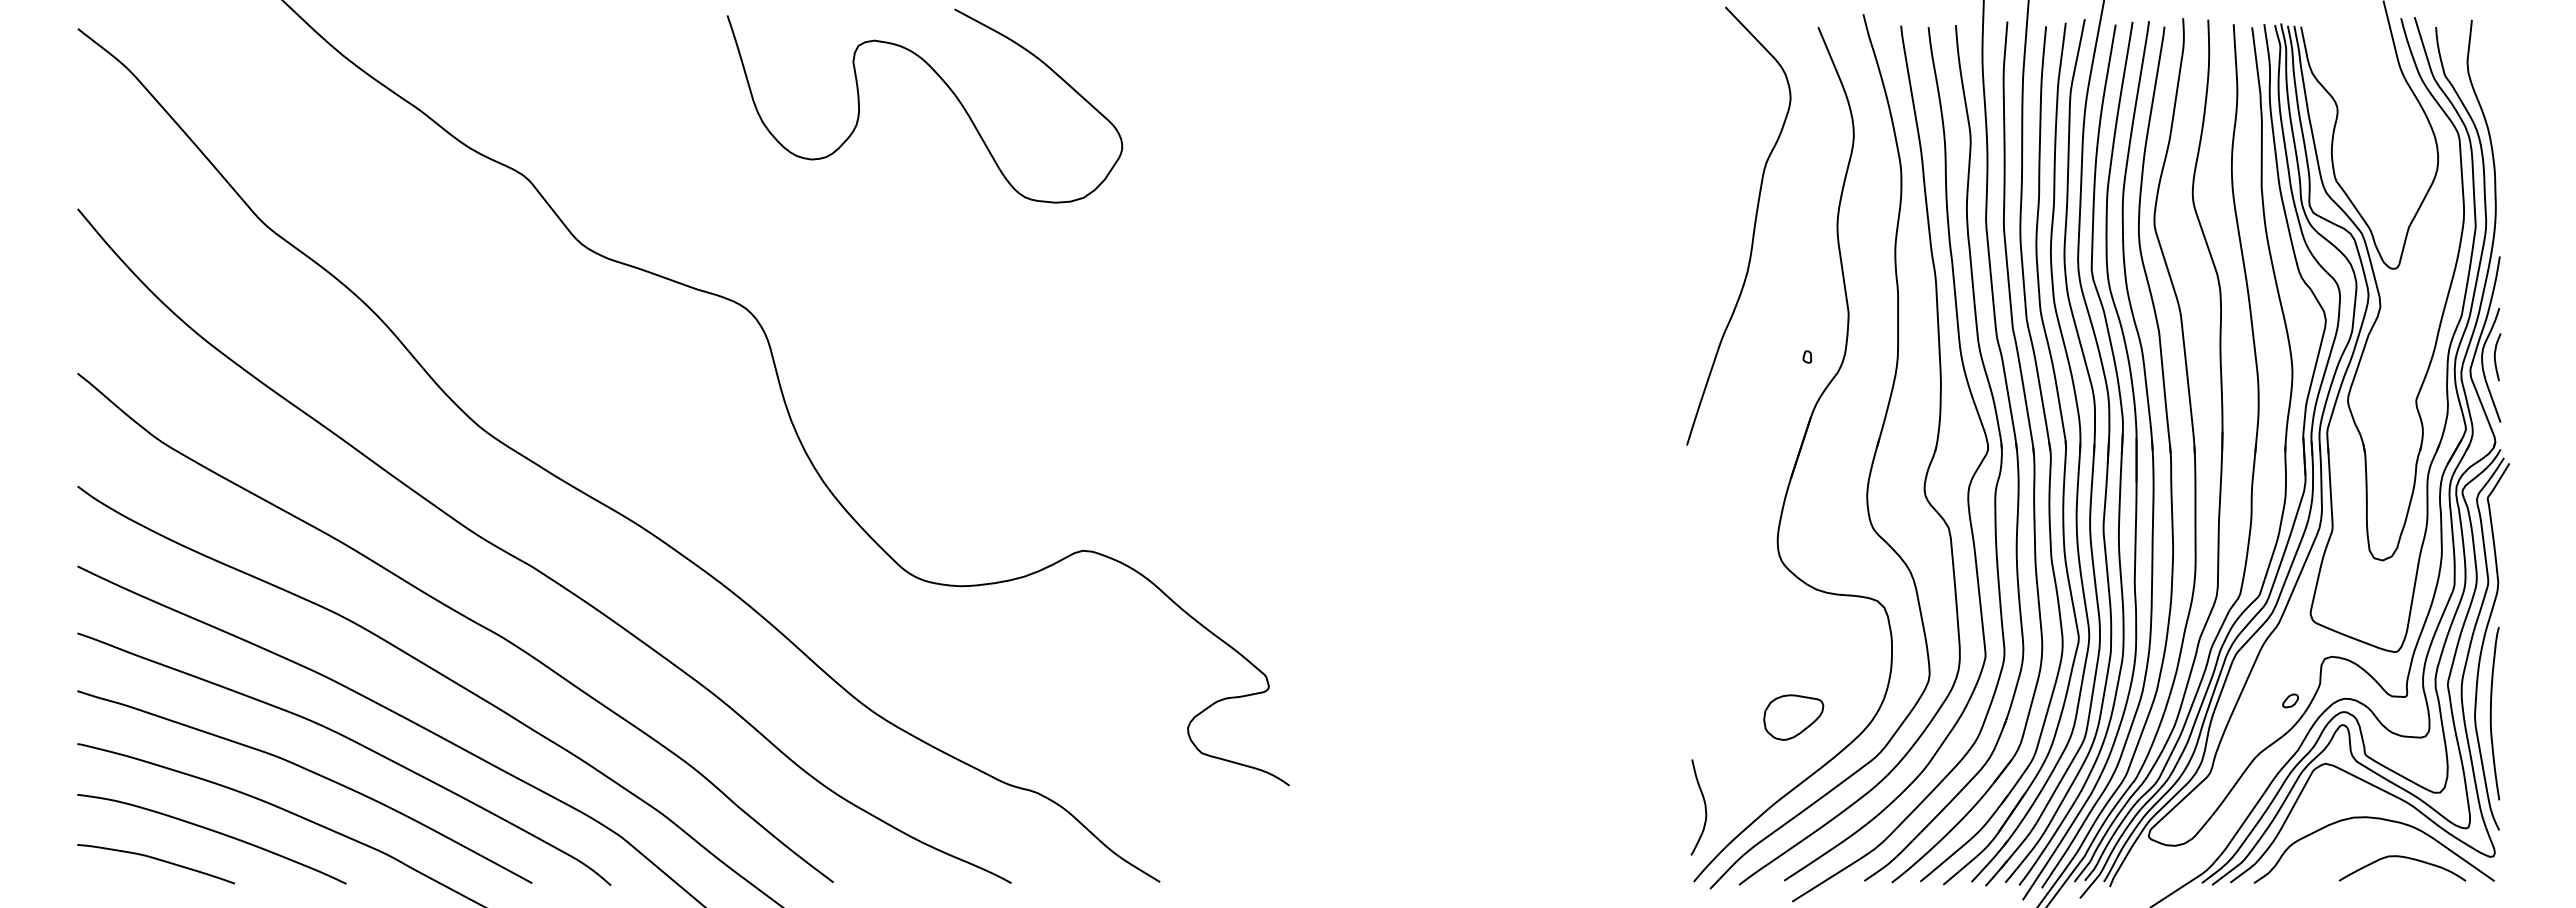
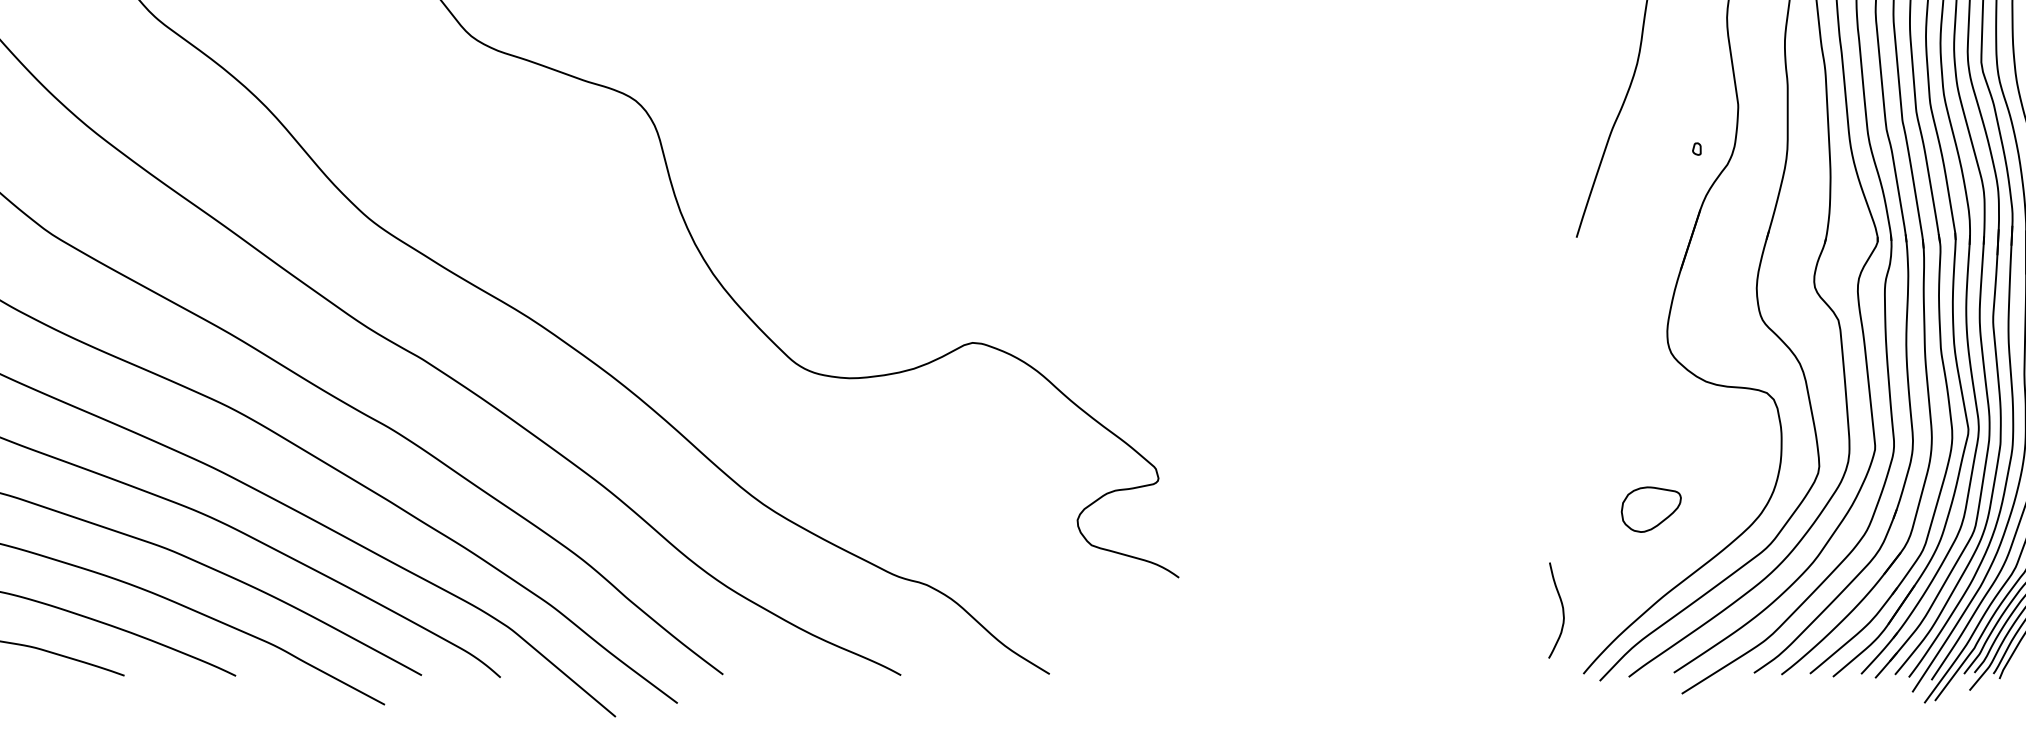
part: (1793, 717) -> (1651, 509), moved
curve: (1704, 807) -> (1562, 610), moved

